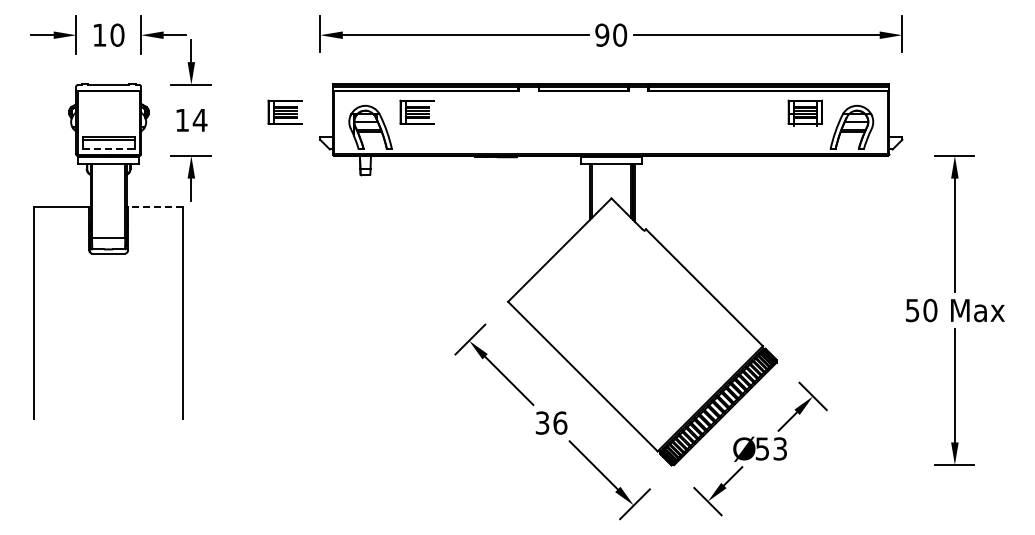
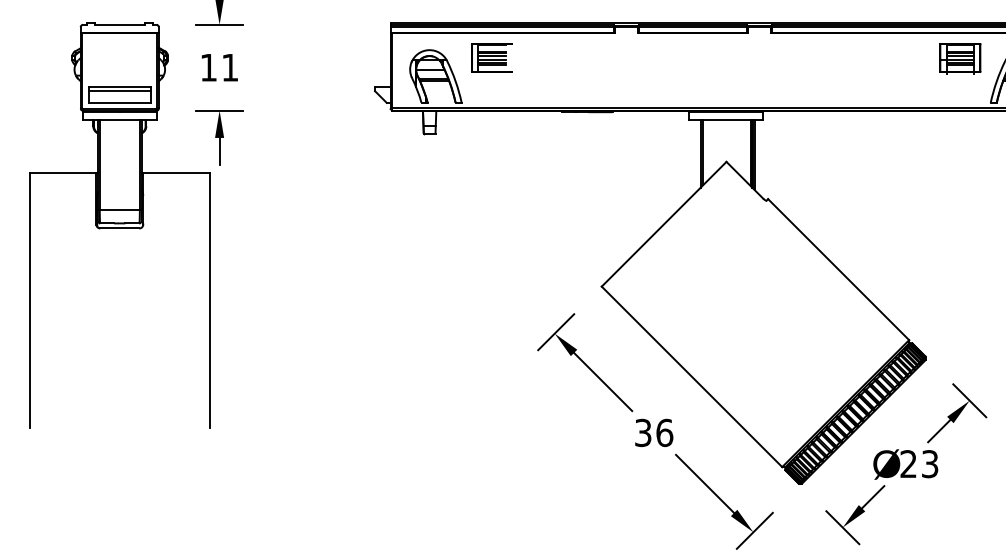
part: (284, 111) -> (331, 57), removed
text: (199, 120) -> (229, 67), 14 -> 11
line: (108, 149) -> (119, 102), dashed -> solid
line: (155, 207) -> (176, 172), dashed -> solid
text: (761, 448) -> (907, 463), 53 -> 23

